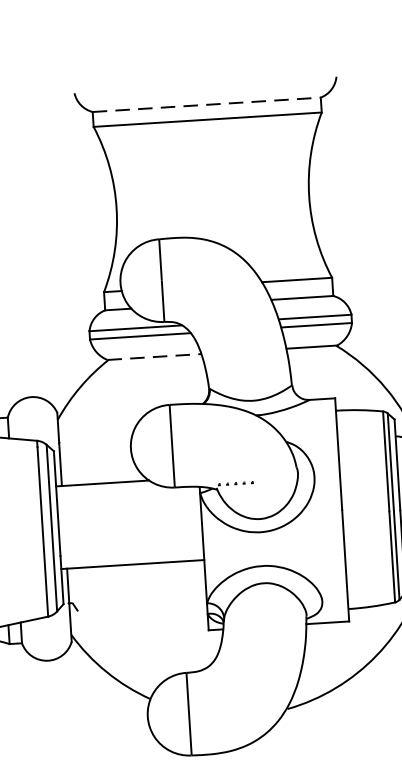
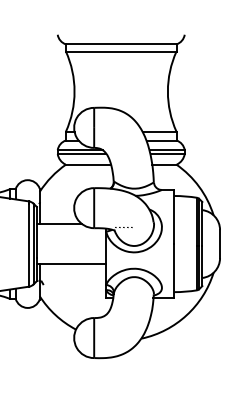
line: (207, 105) -> (121, 44), dashed -> solid
line: (154, 356) -> (88, 164), dashed -> solid

